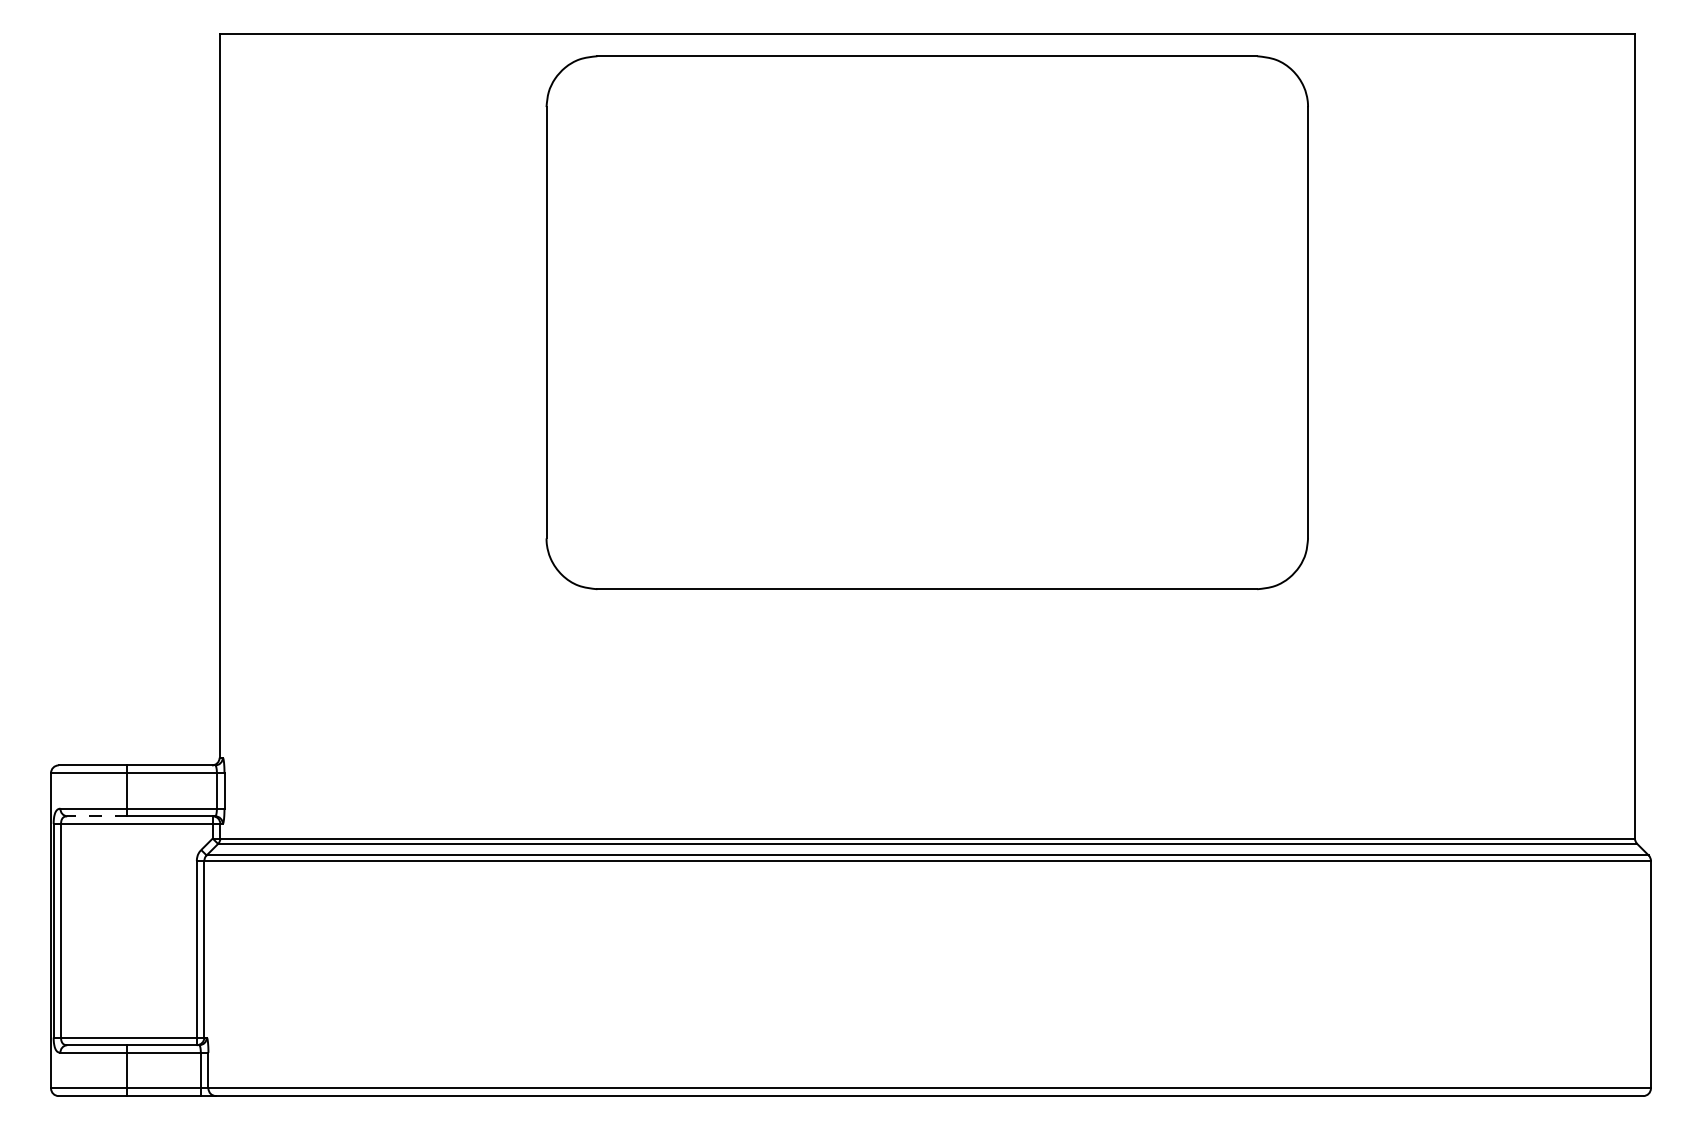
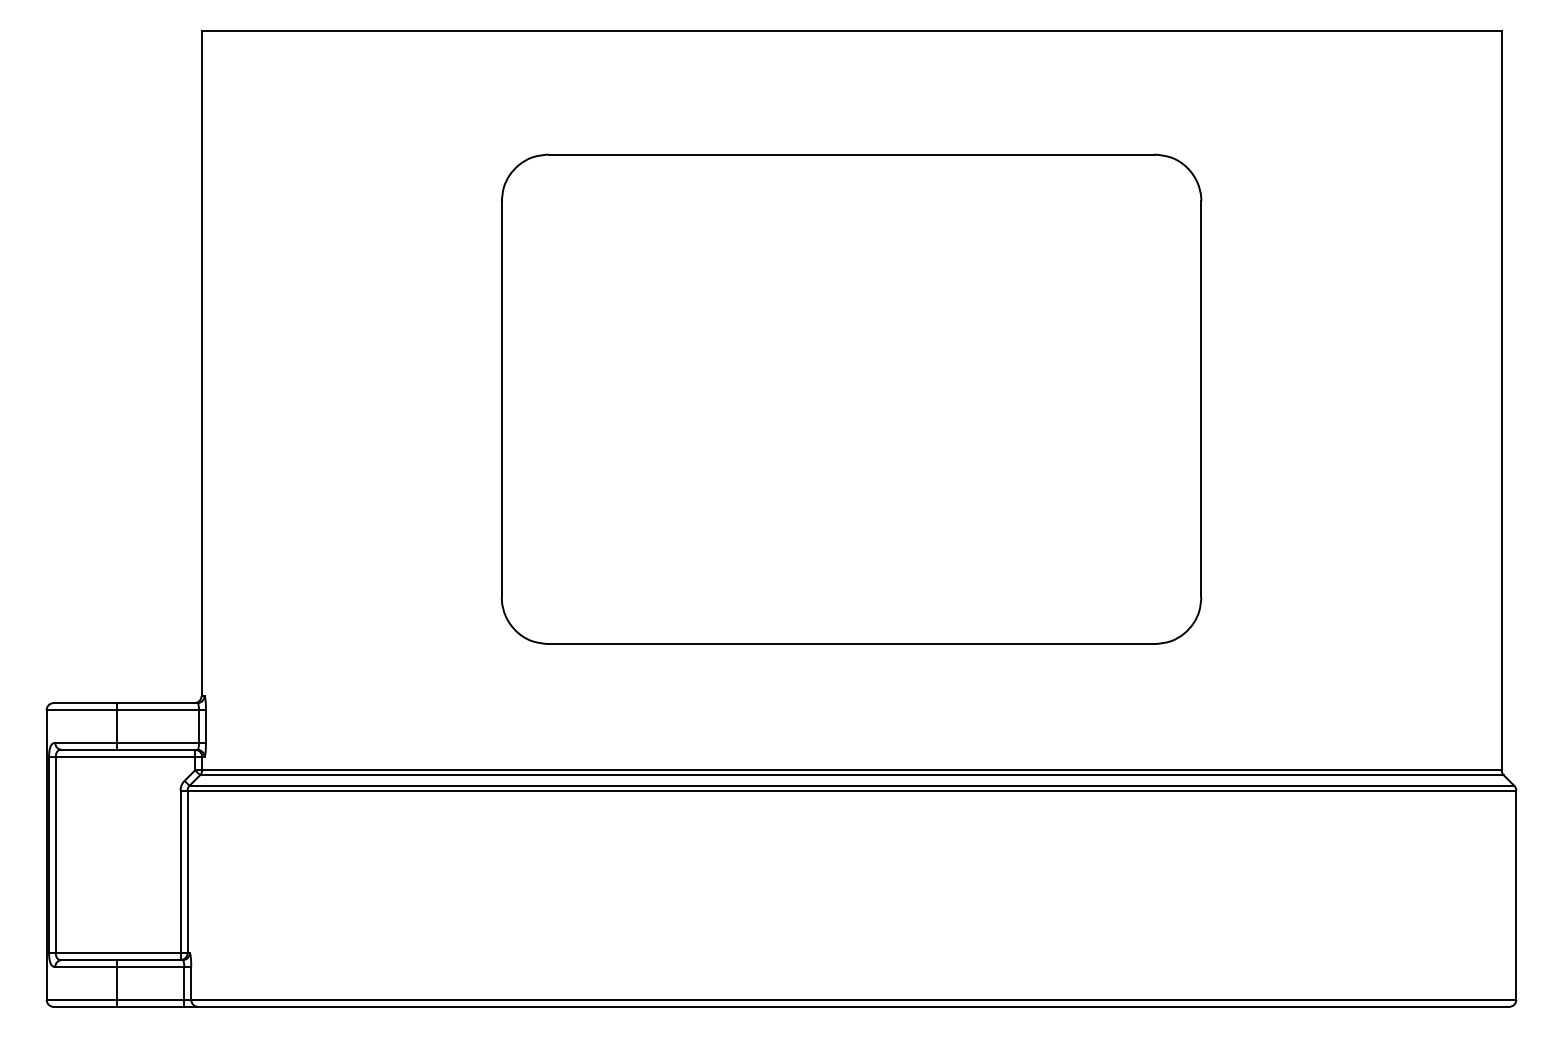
part: (926, 322) -> (850, 399), moved
line: (96, 816) -> (88, 750), dashed -> solid

